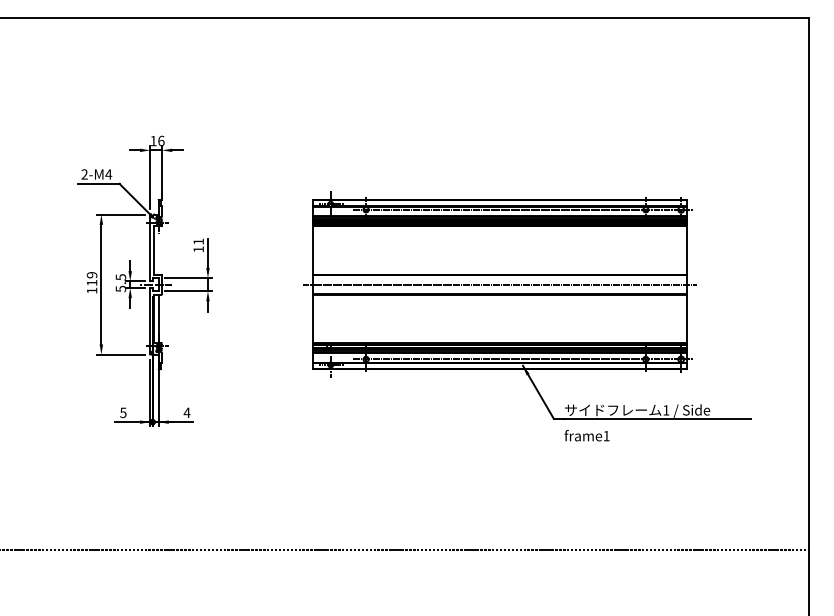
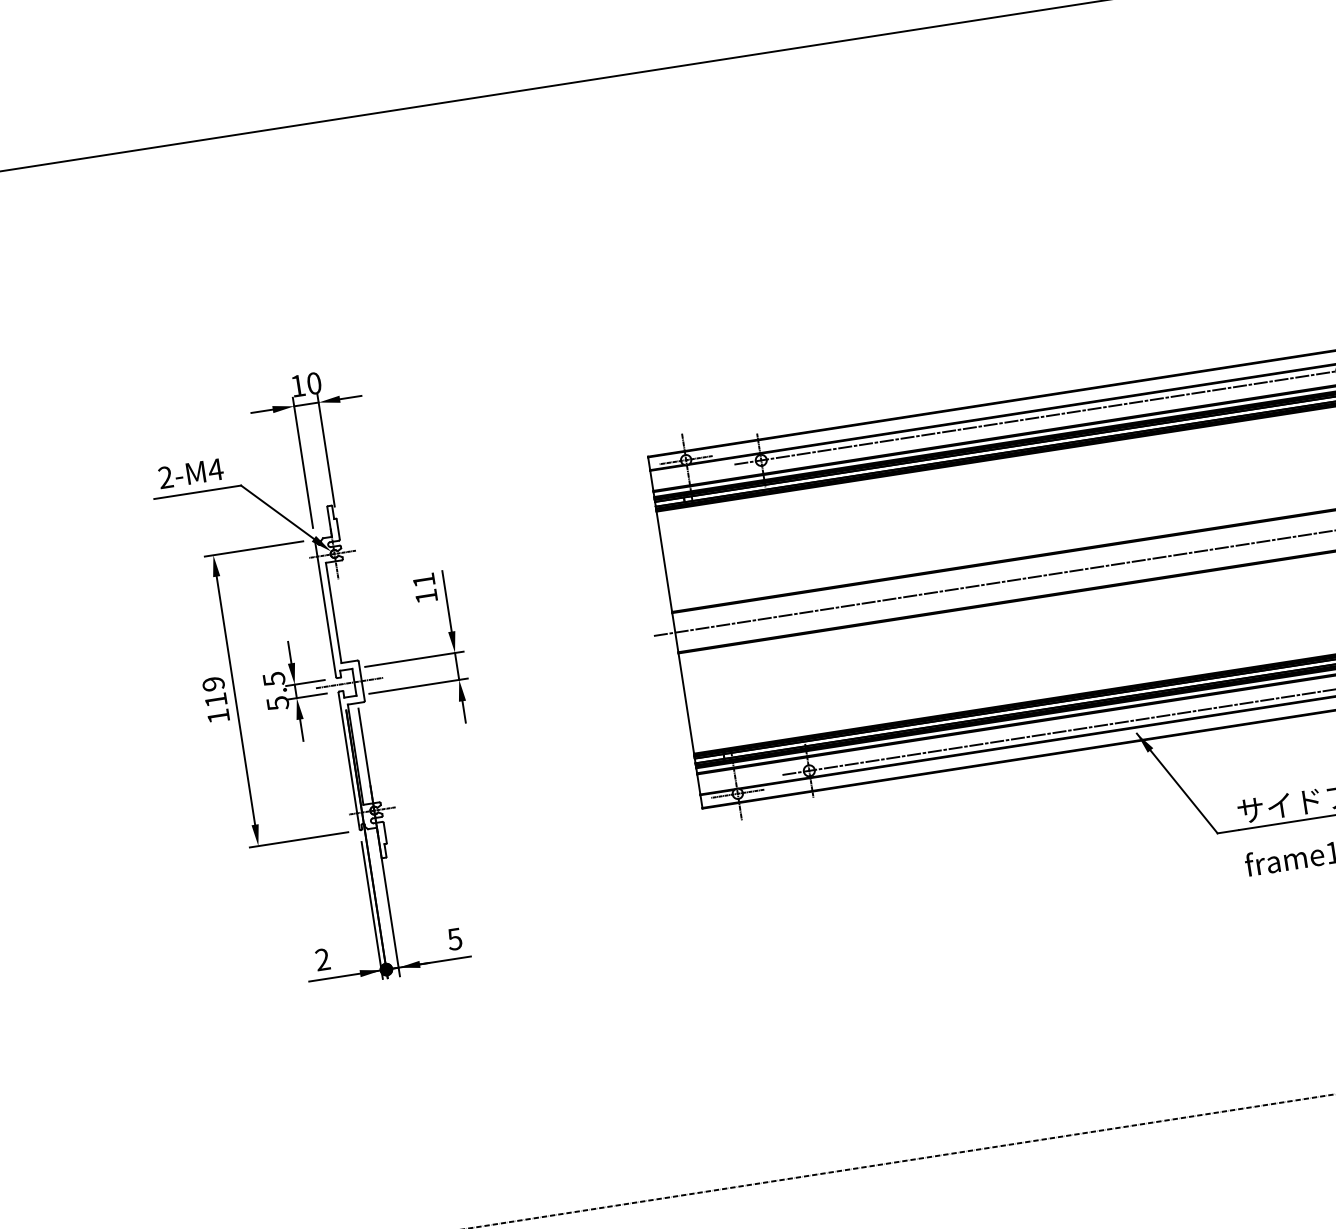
text: (161, 140) -> (314, 382), 16 -> 10
text: (123, 412) -> (322, 958), 5 -> 2
text: (186, 412) -> (453, 938), 4 -> 5

